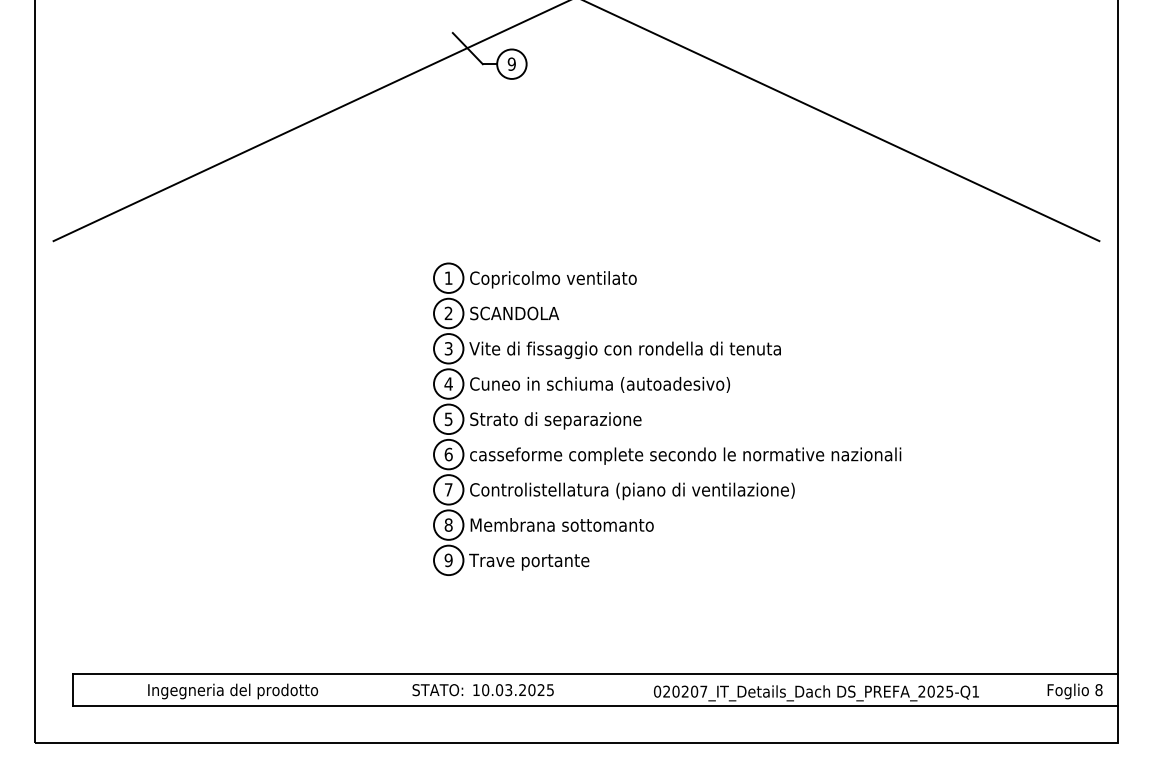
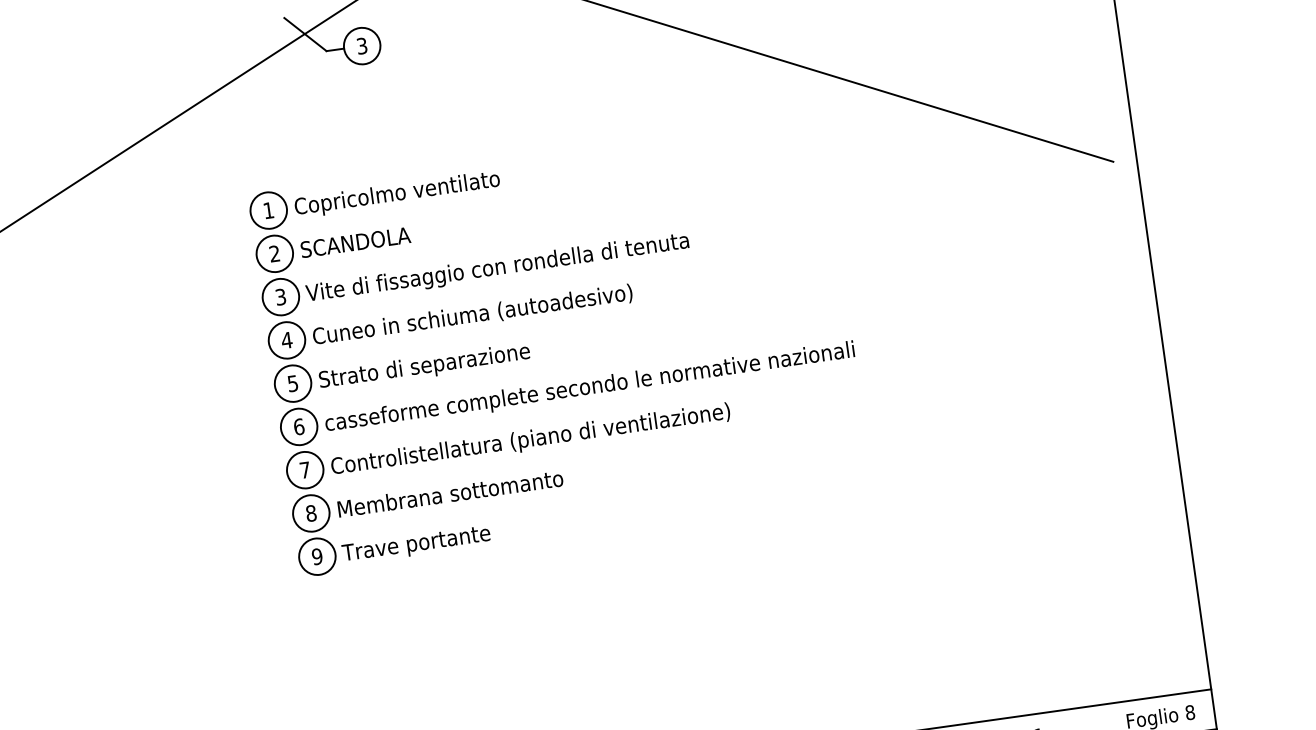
text: (511, 63) -> (361, 45), 9 -> 3
part: (641, 418) -> (529, 349), moved

